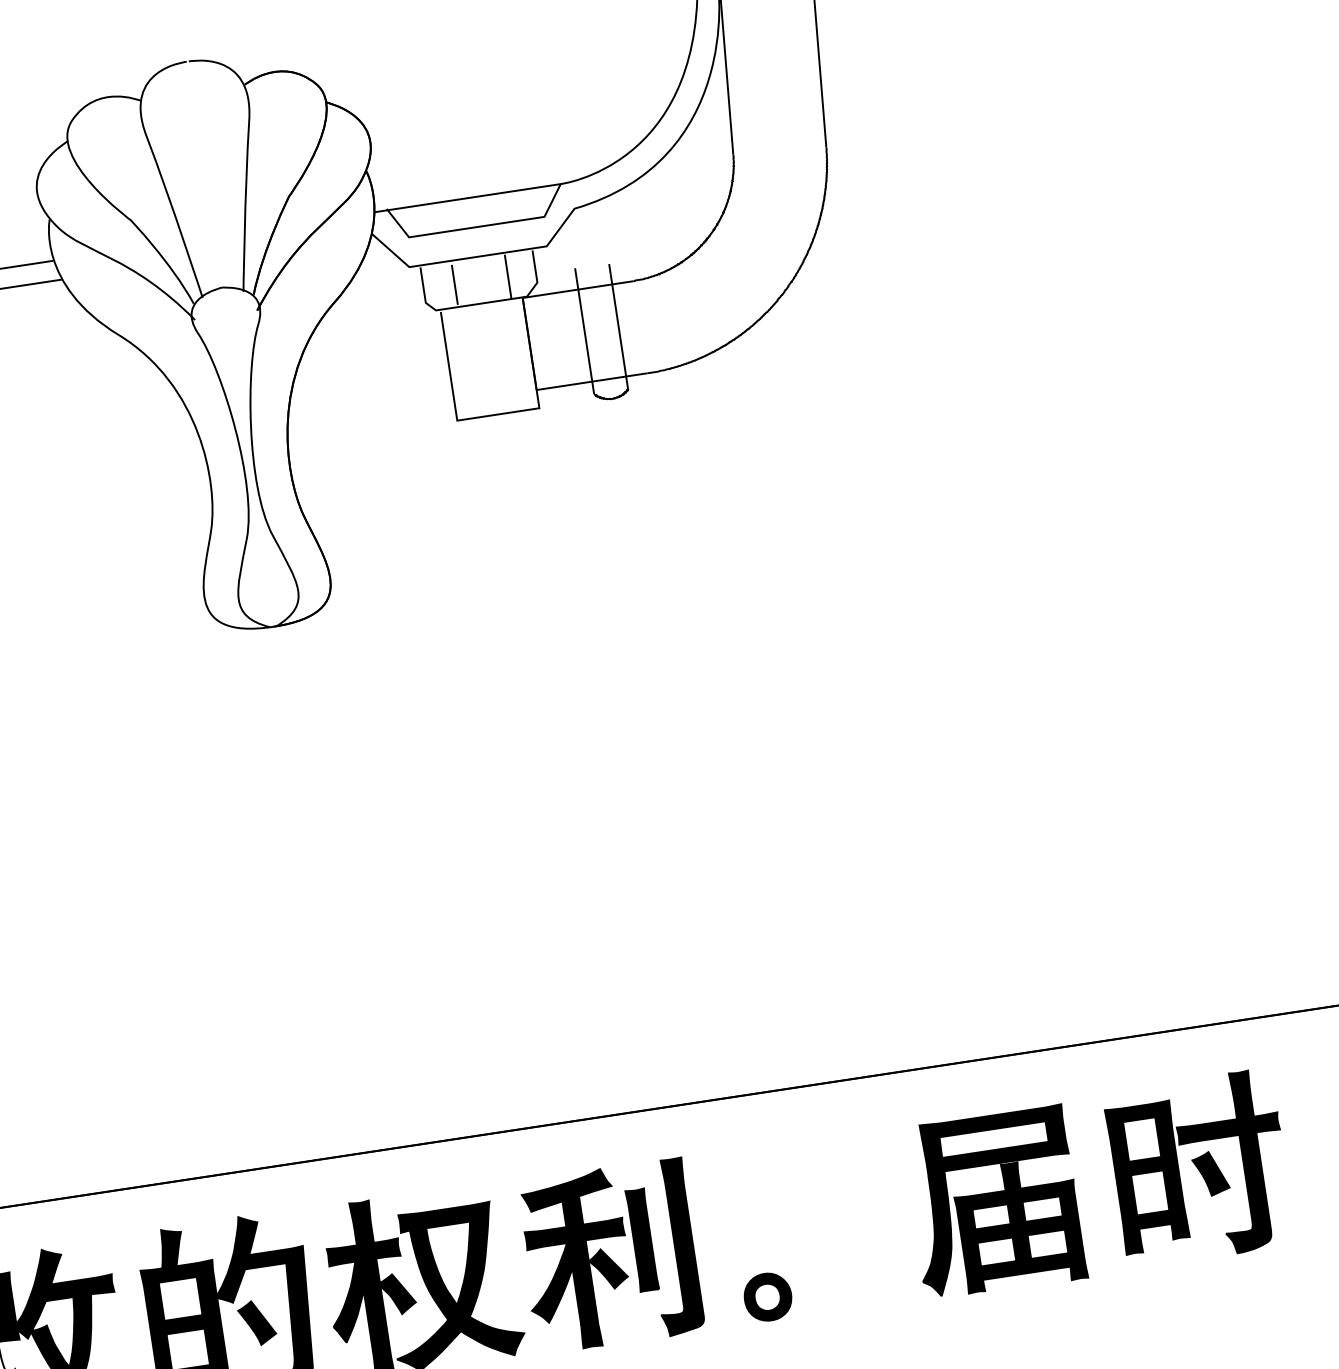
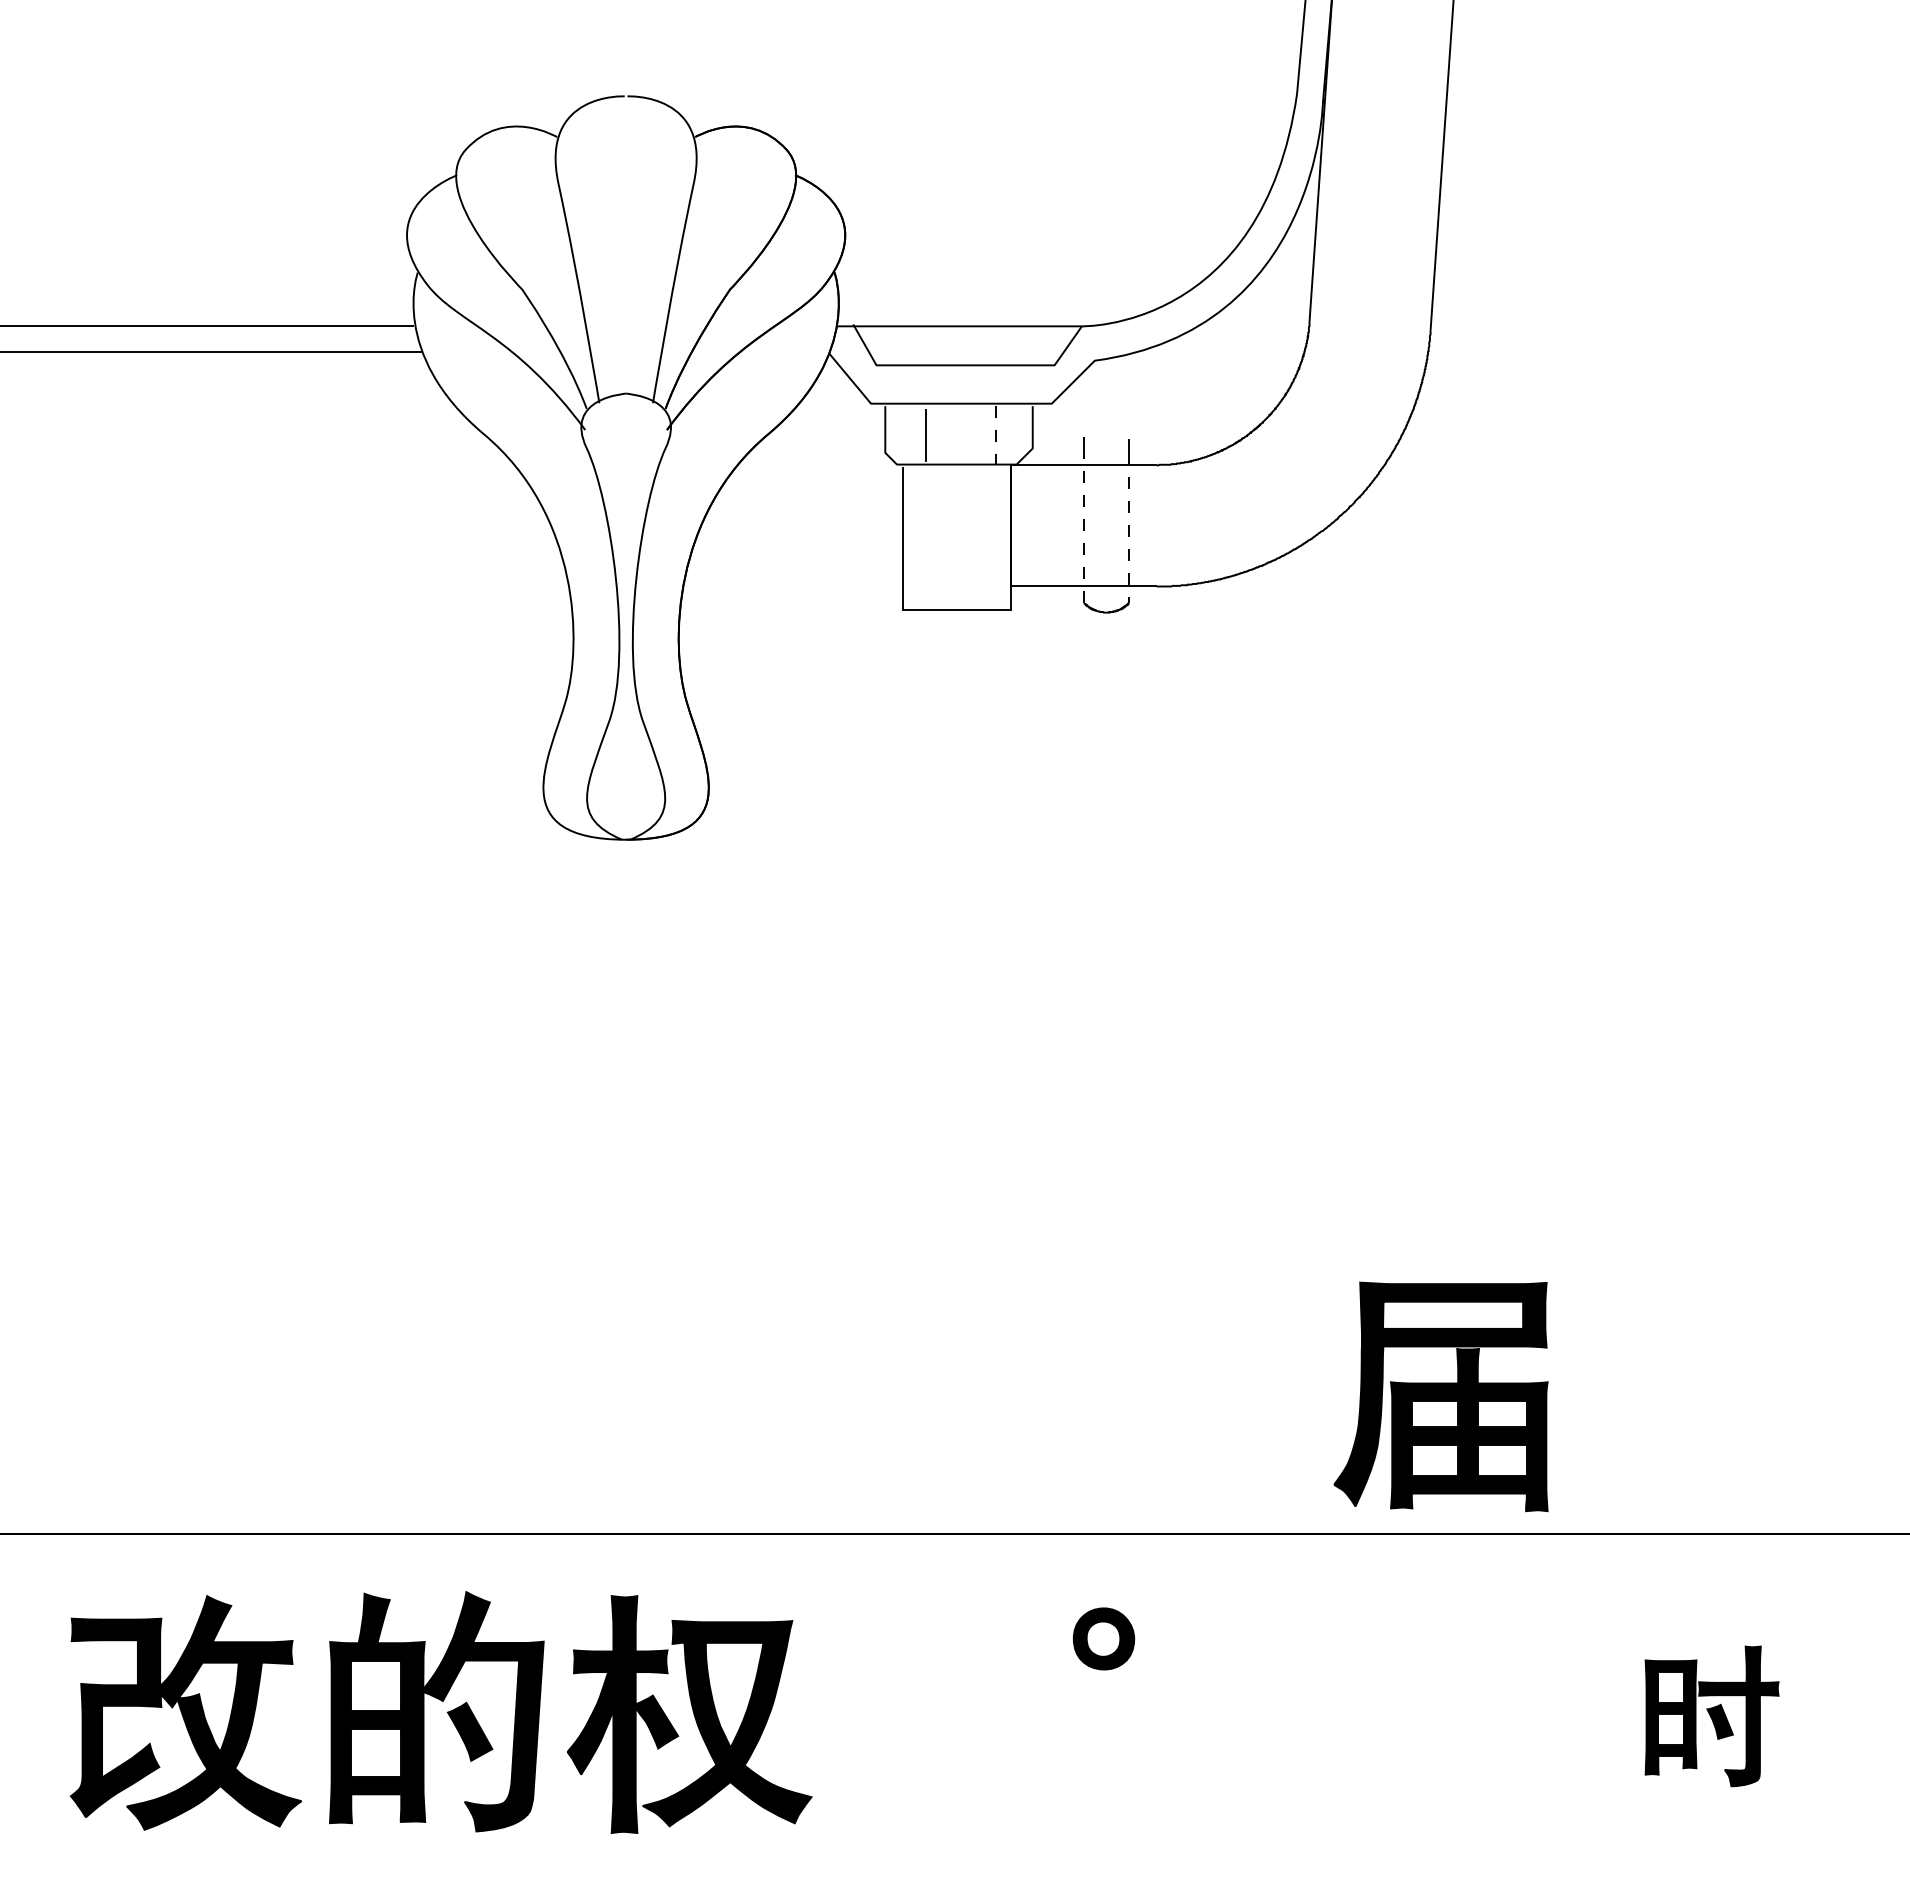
line: (508, 276) -> (996, 435), solid -> dashed
line: (619, 332) -> (1128, 528), solid -> dashed
line: (585, 336) -> (1084, 527), solid -> dashed
part: (1199, 1168) -> (1711, 1716), size x0.6
part: (993, 1202) -> (1440, 1396), moved
part: (609, 1256) -> (936, 1714), removed
part: (767, 1296) -> (1103, 1638), moved

